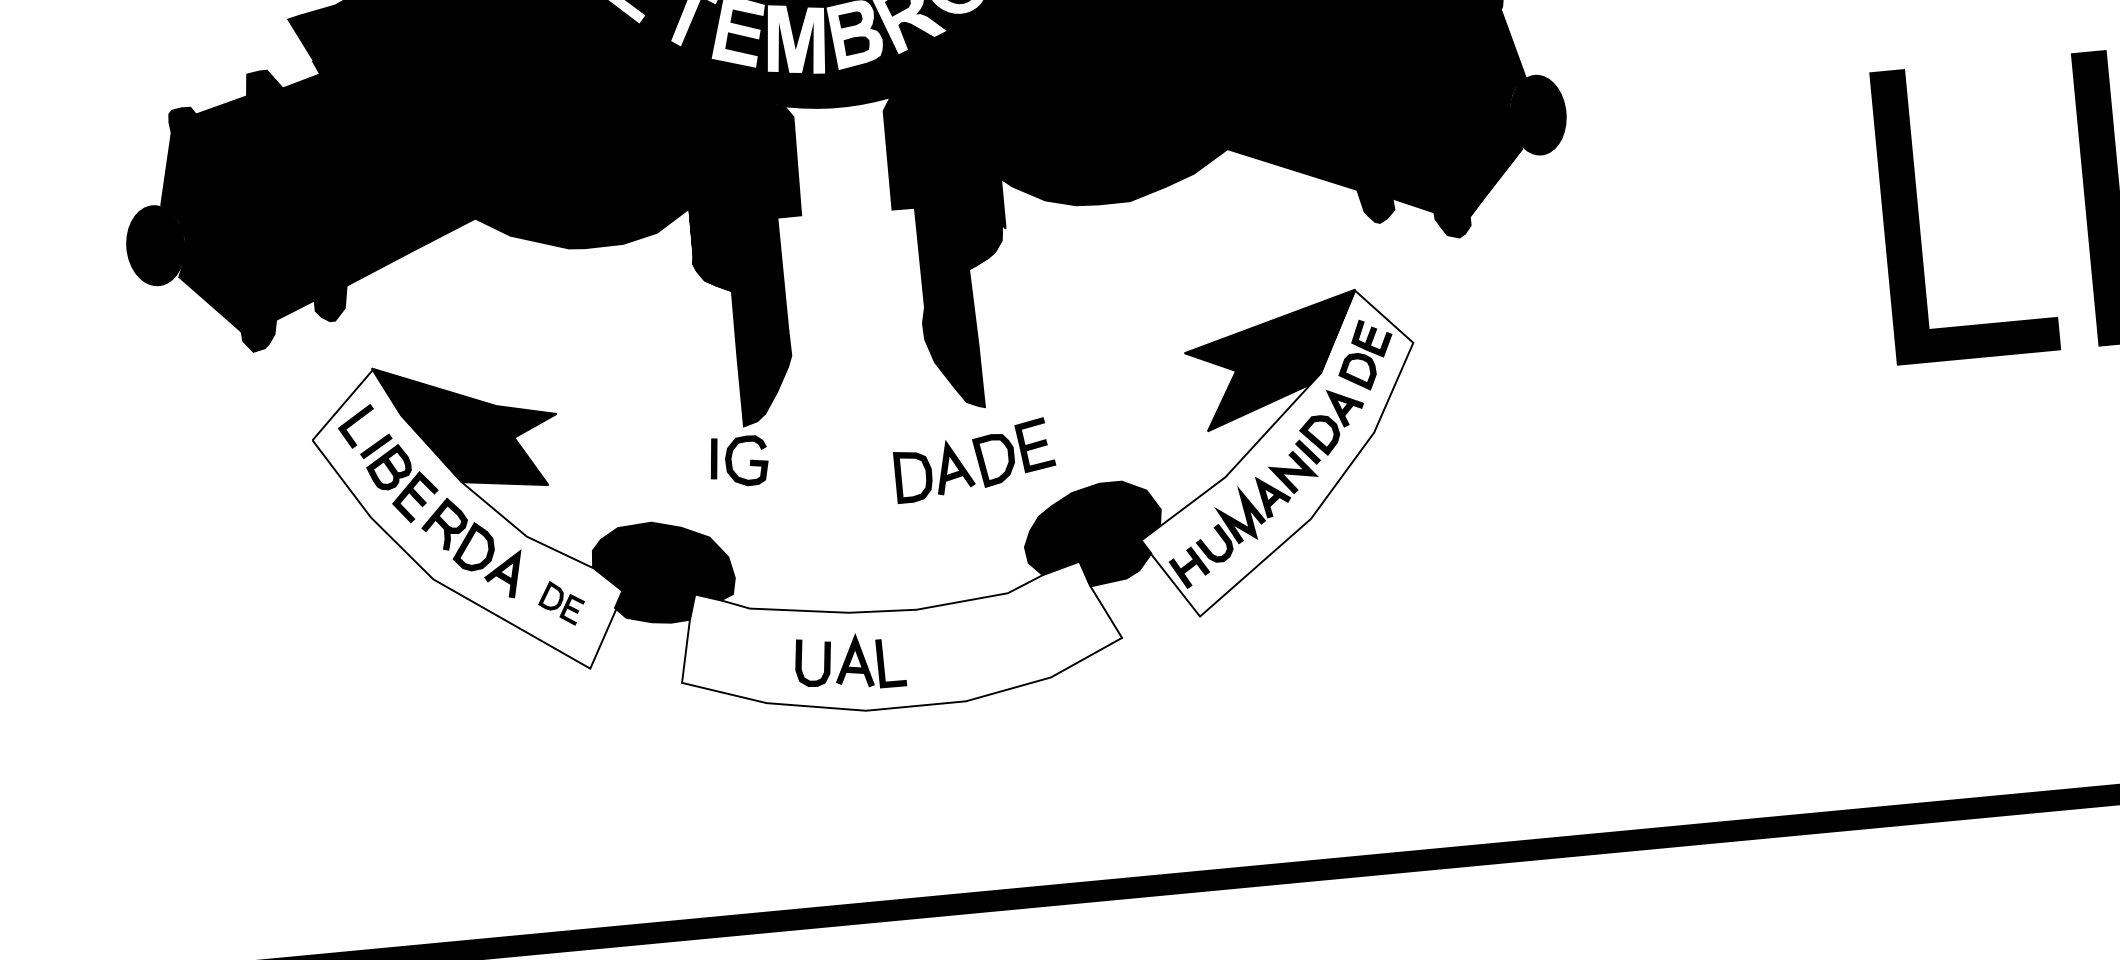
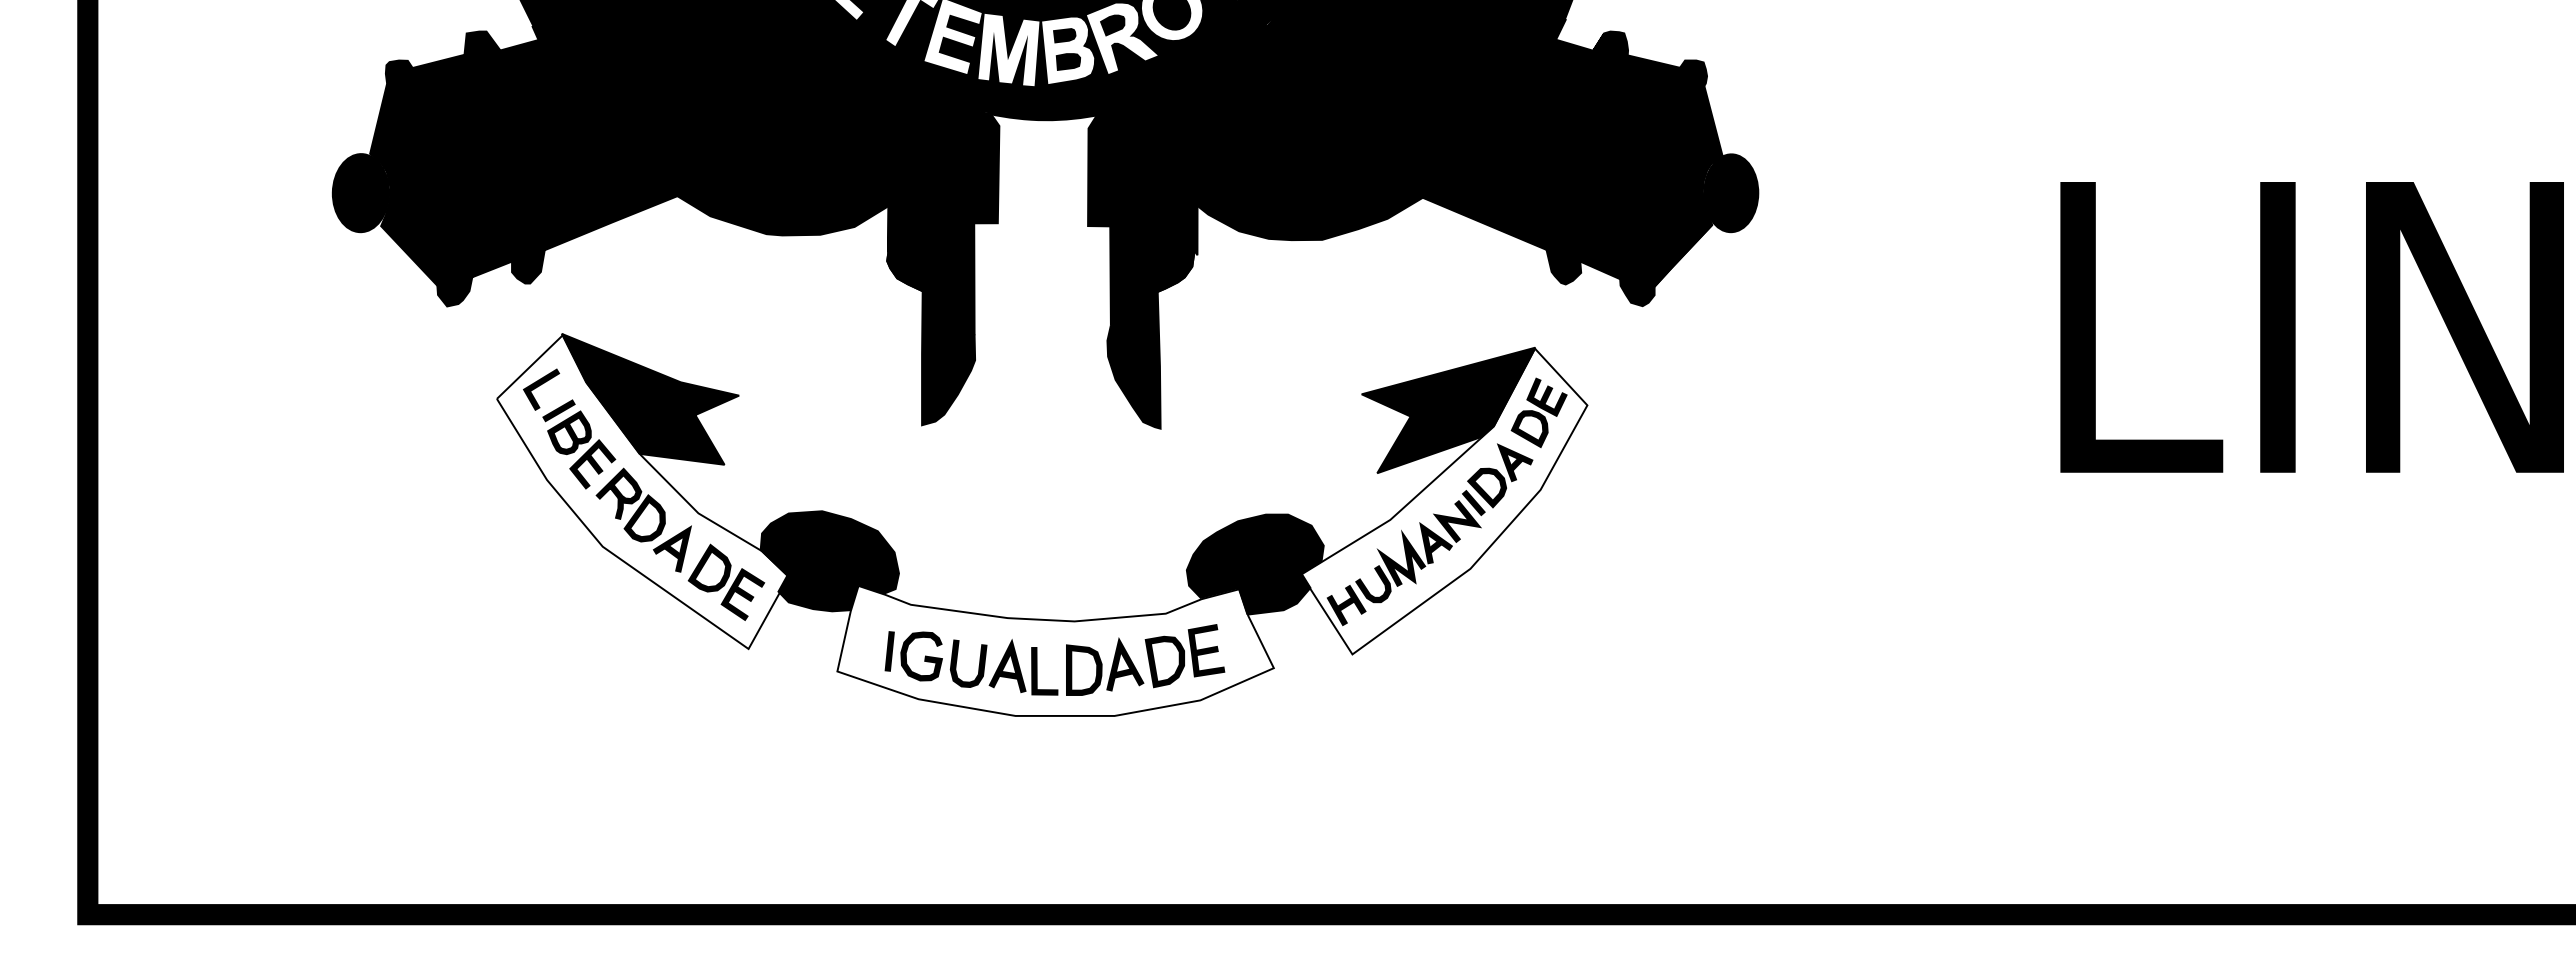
part: (974, 459) -> (1145, 659), moved
part: (731, 462) -> (906, 656), moved
part: (561, 602) -> (726, 581), size x1.67

